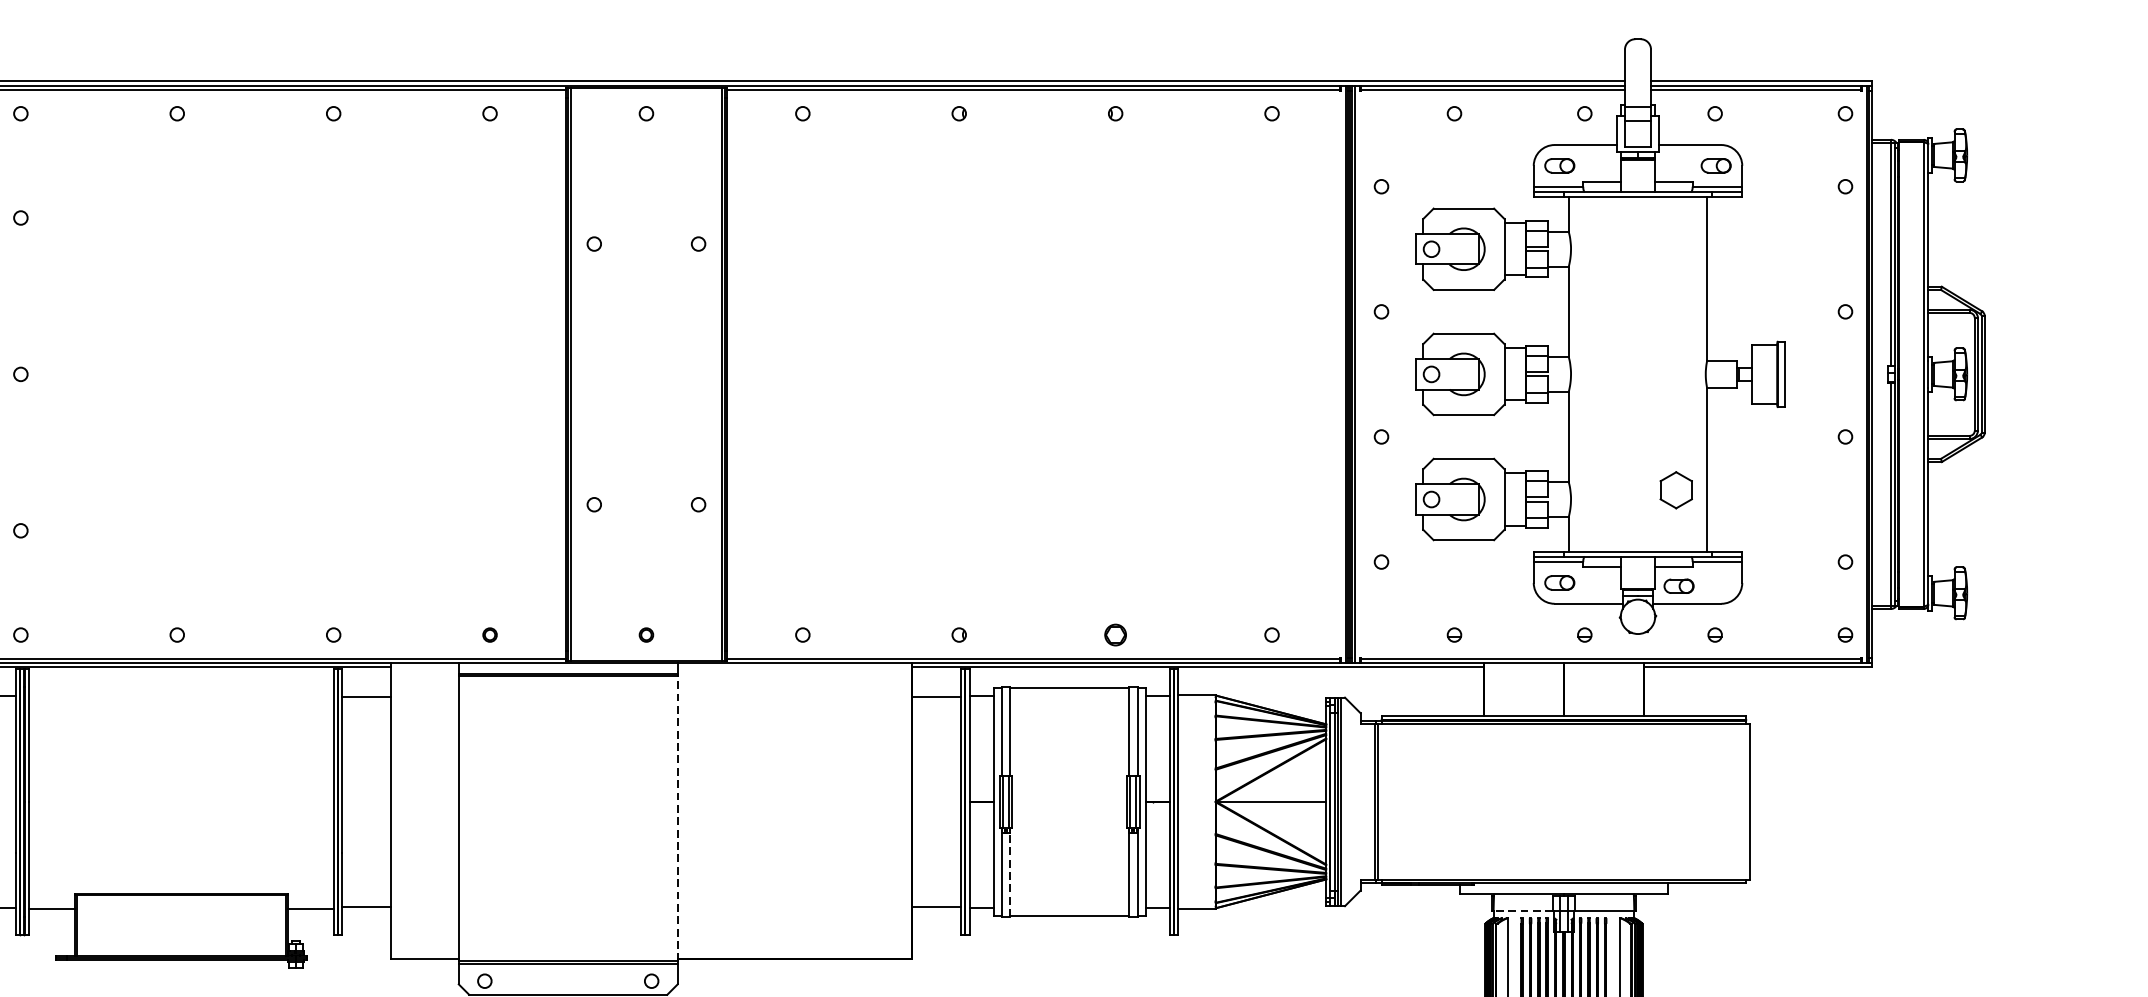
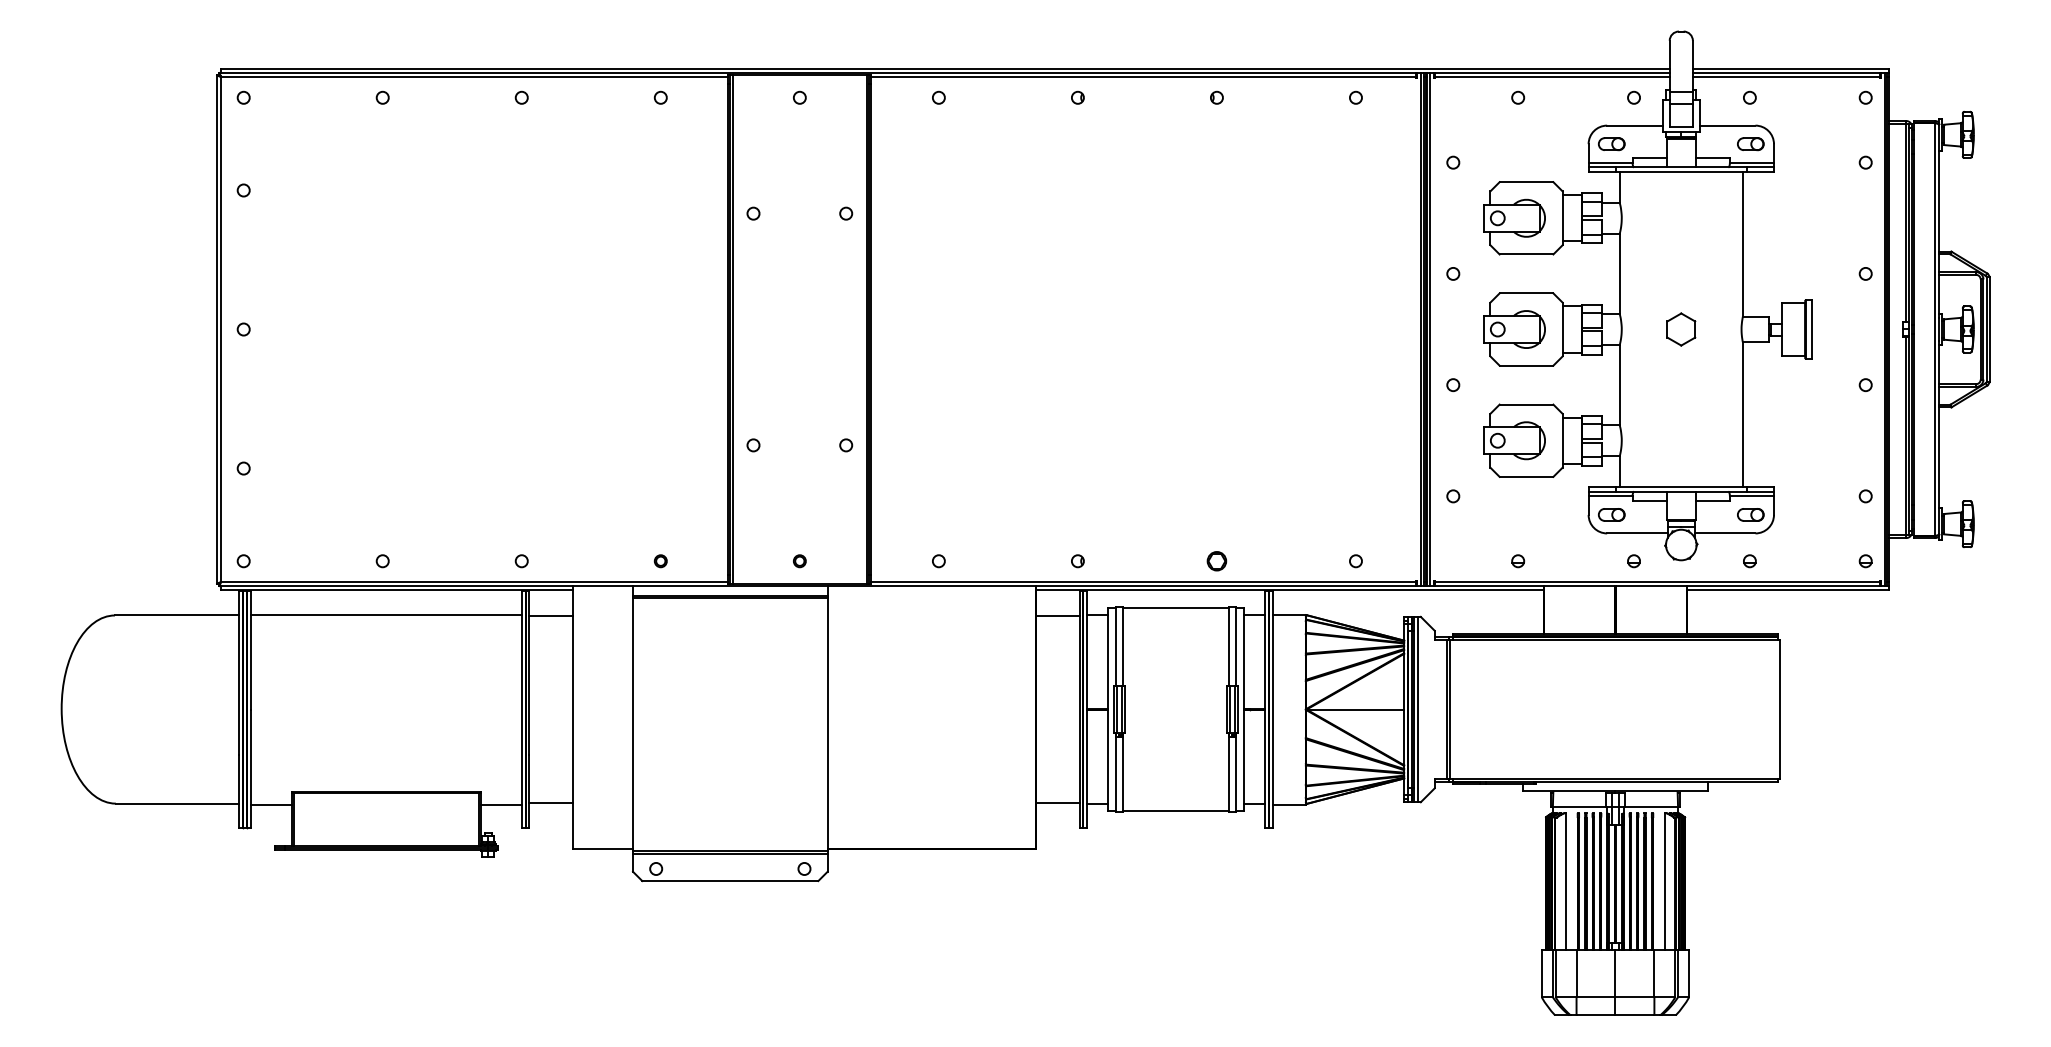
part: (1676, 490) -> (1681, 329), moved
part: (1678, 585) -> (1750, 514), moved
line: (181, 694) -> (386, 614), added
line: (677, 818) -> (827, 724), dashed -> solid
line: (1010, 873) -> (1123, 773), dashed -> solid
line: (1522, 910) -> (1578, 806), dashed -> solid

